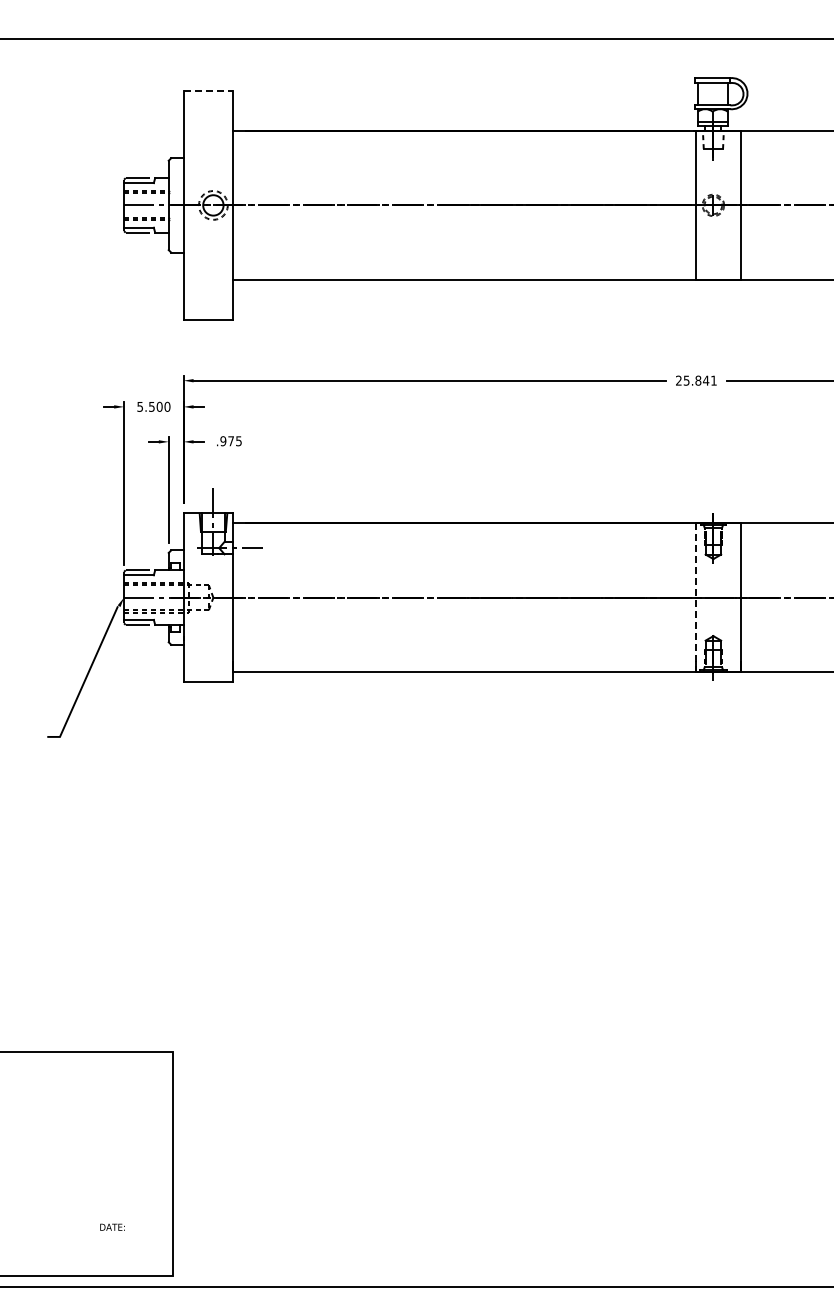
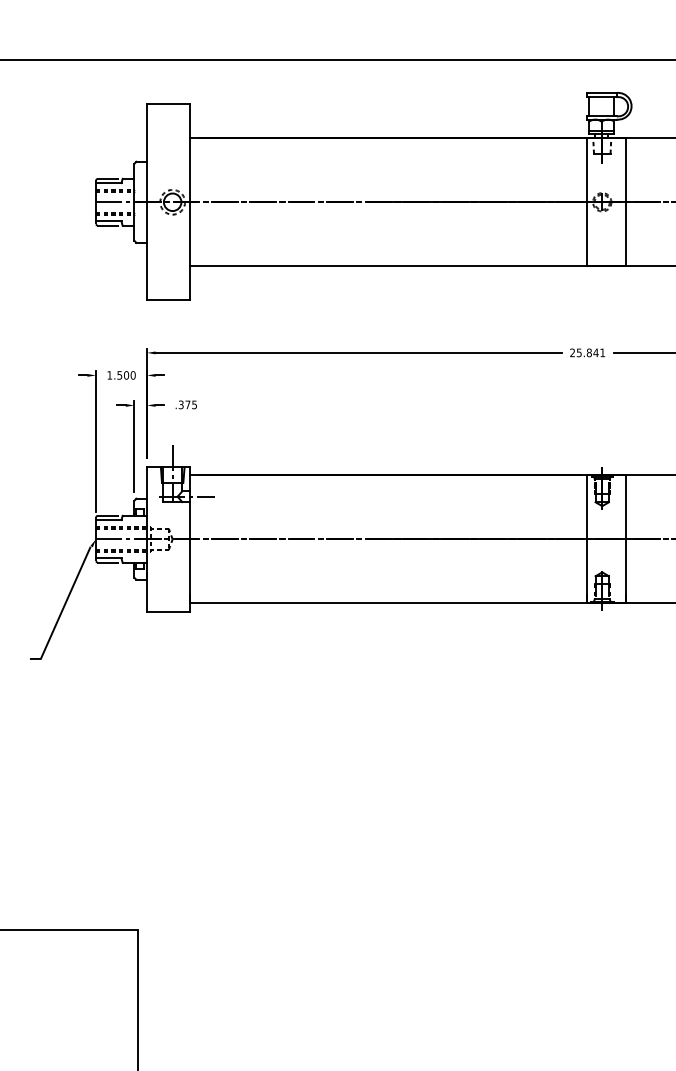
line: (208, 91) -> (168, 104), dashed -> solid
text: (139, 406) -> (109, 375), 5.500 -> 1.500
text: (223, 441) -> (181, 405), .975 -> .375
line: (696, 598) -> (587, 540), dashed -> solid

